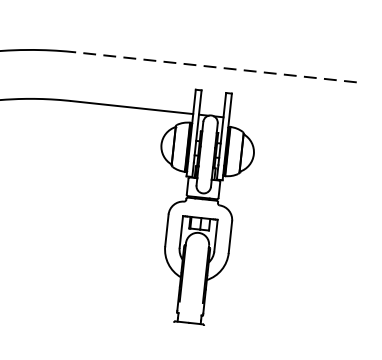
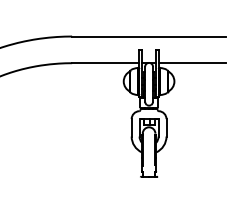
line: (217, 67) -> (149, 36), dashed -> solid
line: (290, 125) -> (192, 63), added

